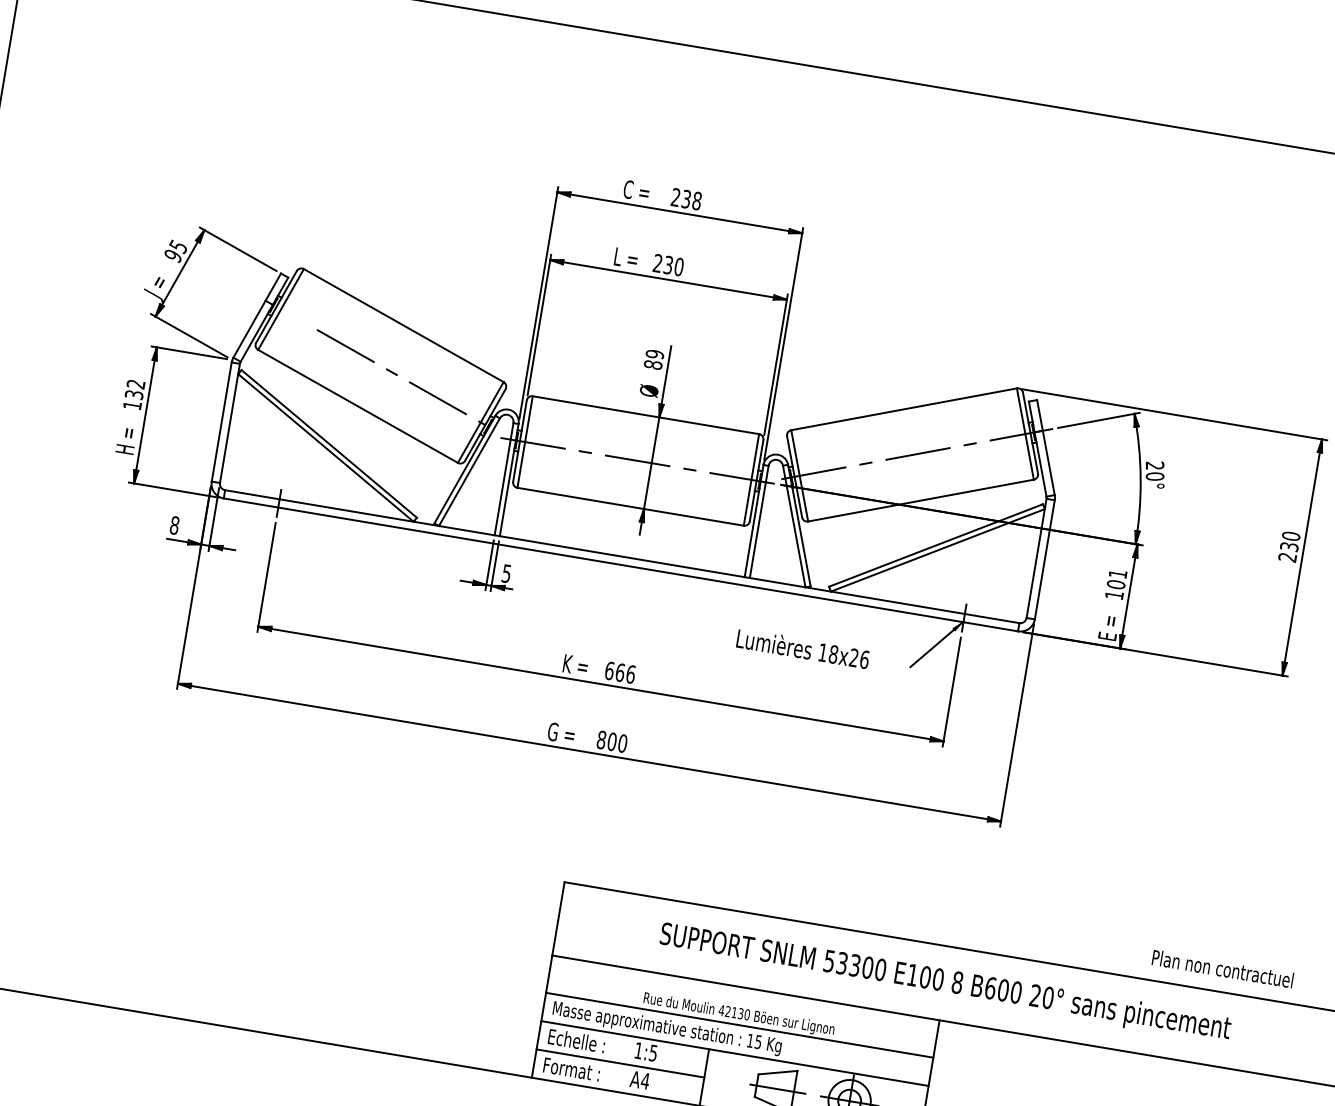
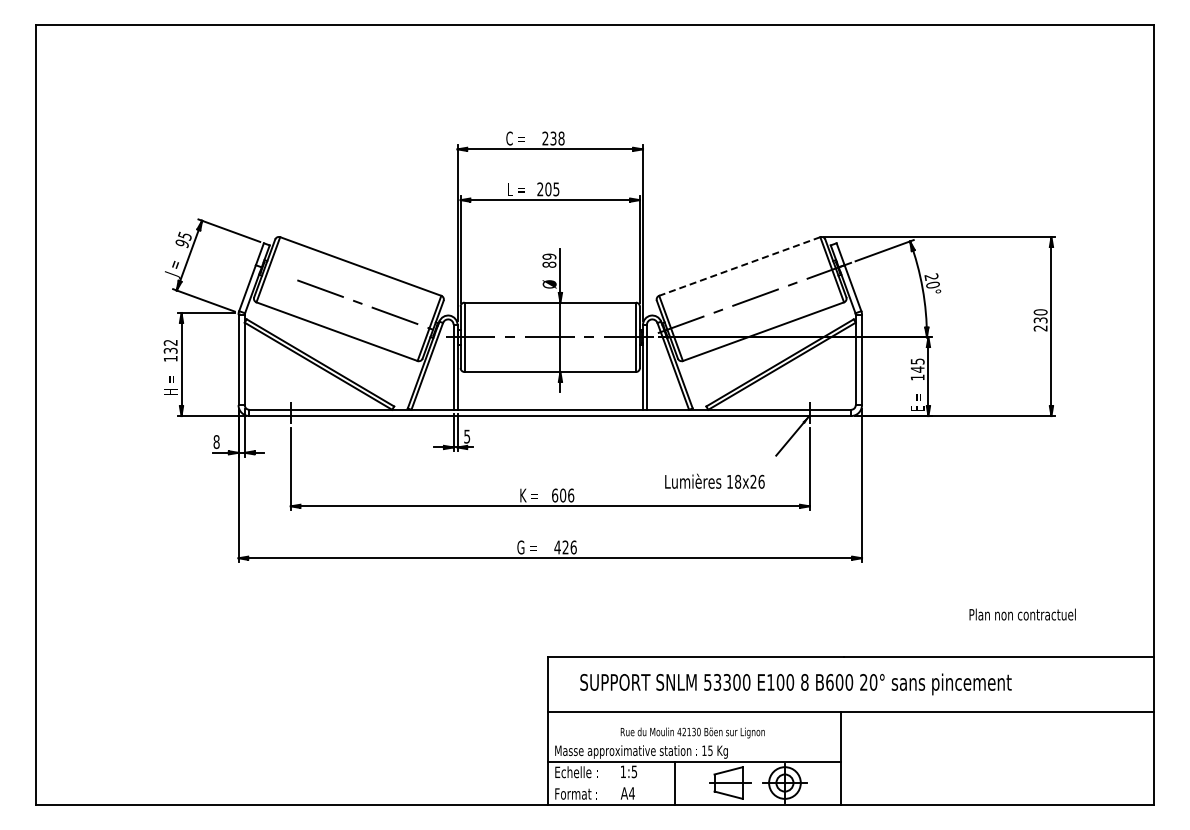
text: (673, 266) -> (552, 189), 230 -> 205
line: (903, 409) -> (739, 266), solid -> dashed
text: (1116, 579) -> (917, 365), 101 -> 145
text: (802, 647) -> (714, 480), moved
text: (620, 672) -> (563, 495), 666 -> 606
text: (611, 741) -> (565, 547), 800 -> 426
text: (1222, 968) -> (1022, 614), moved
text: (944, 983) -> (795, 684), moved
line: (739, 1025) -> (694, 740), removed
line: (620, 1063) -> (611, 783), removed

